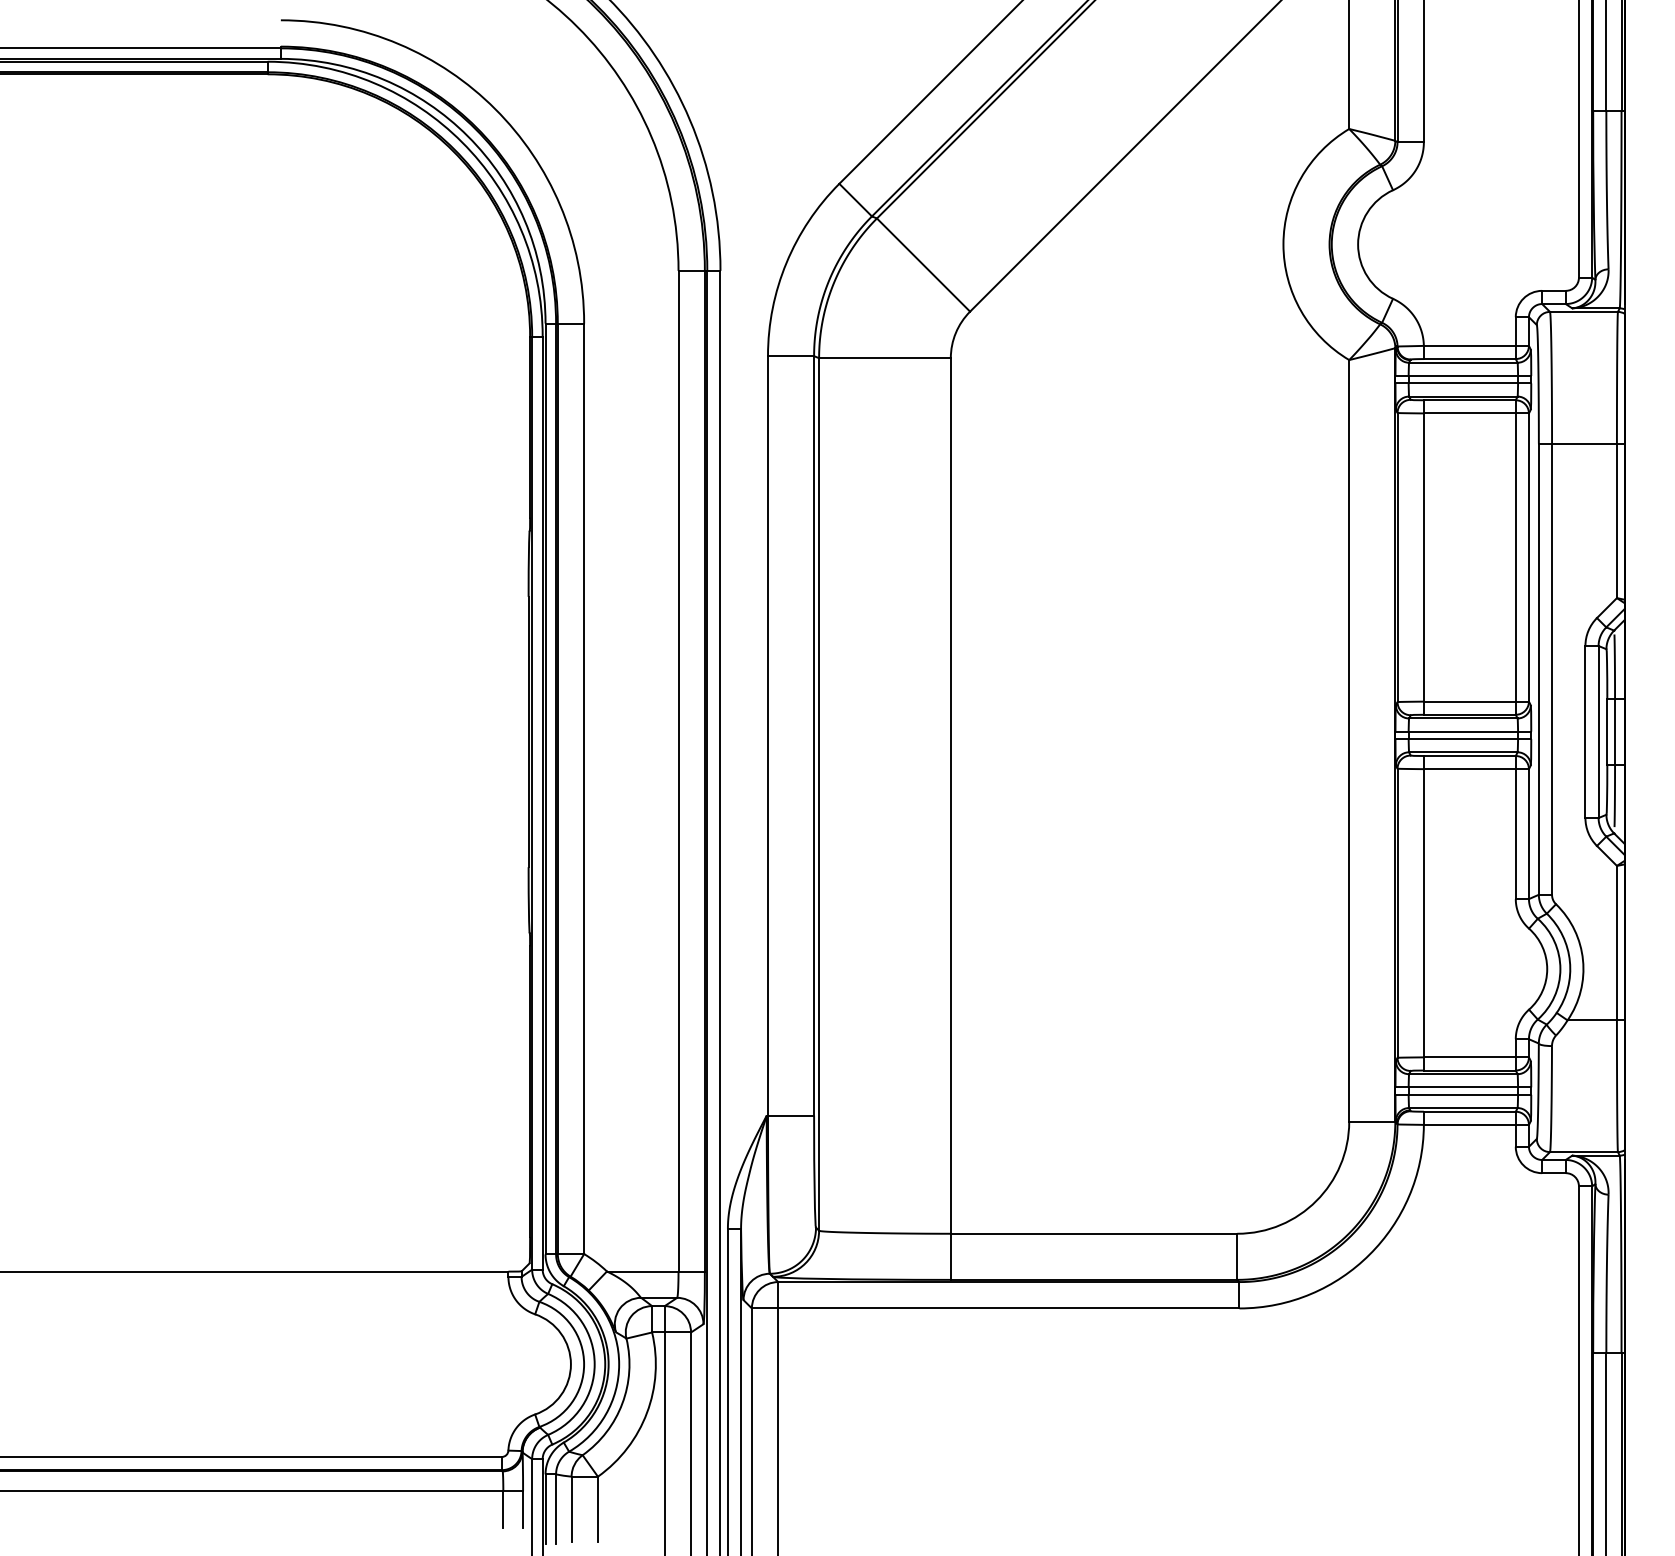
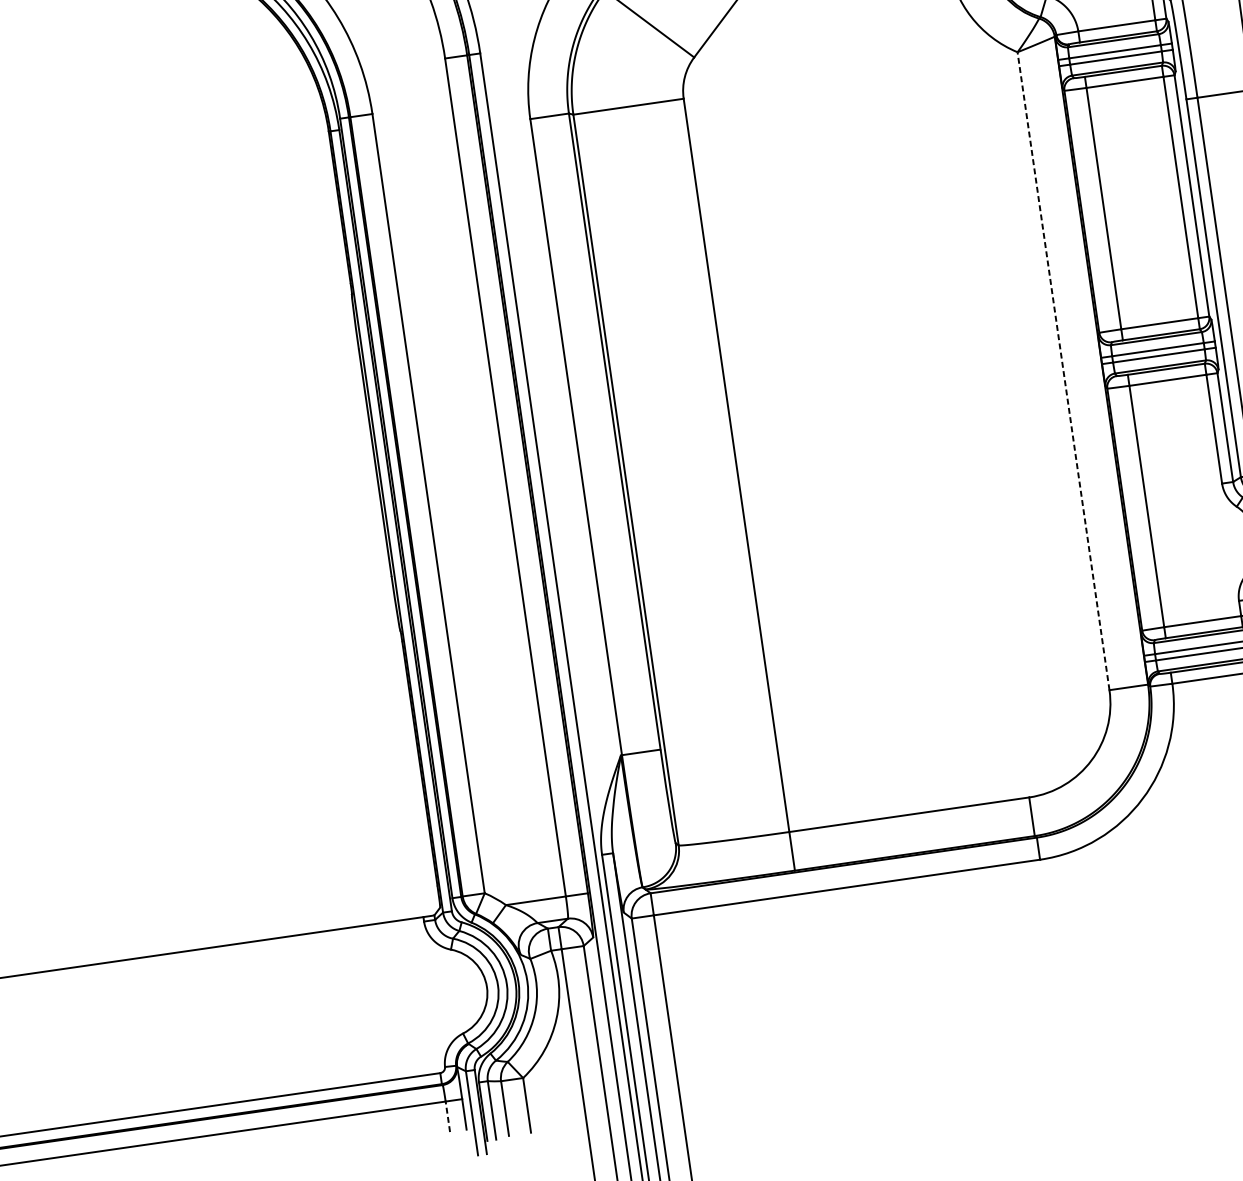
line: (1349, 740) -> (1063, 370), solid -> dashed
line: (503, 1508) -> (447, 1116), solid -> dashed

